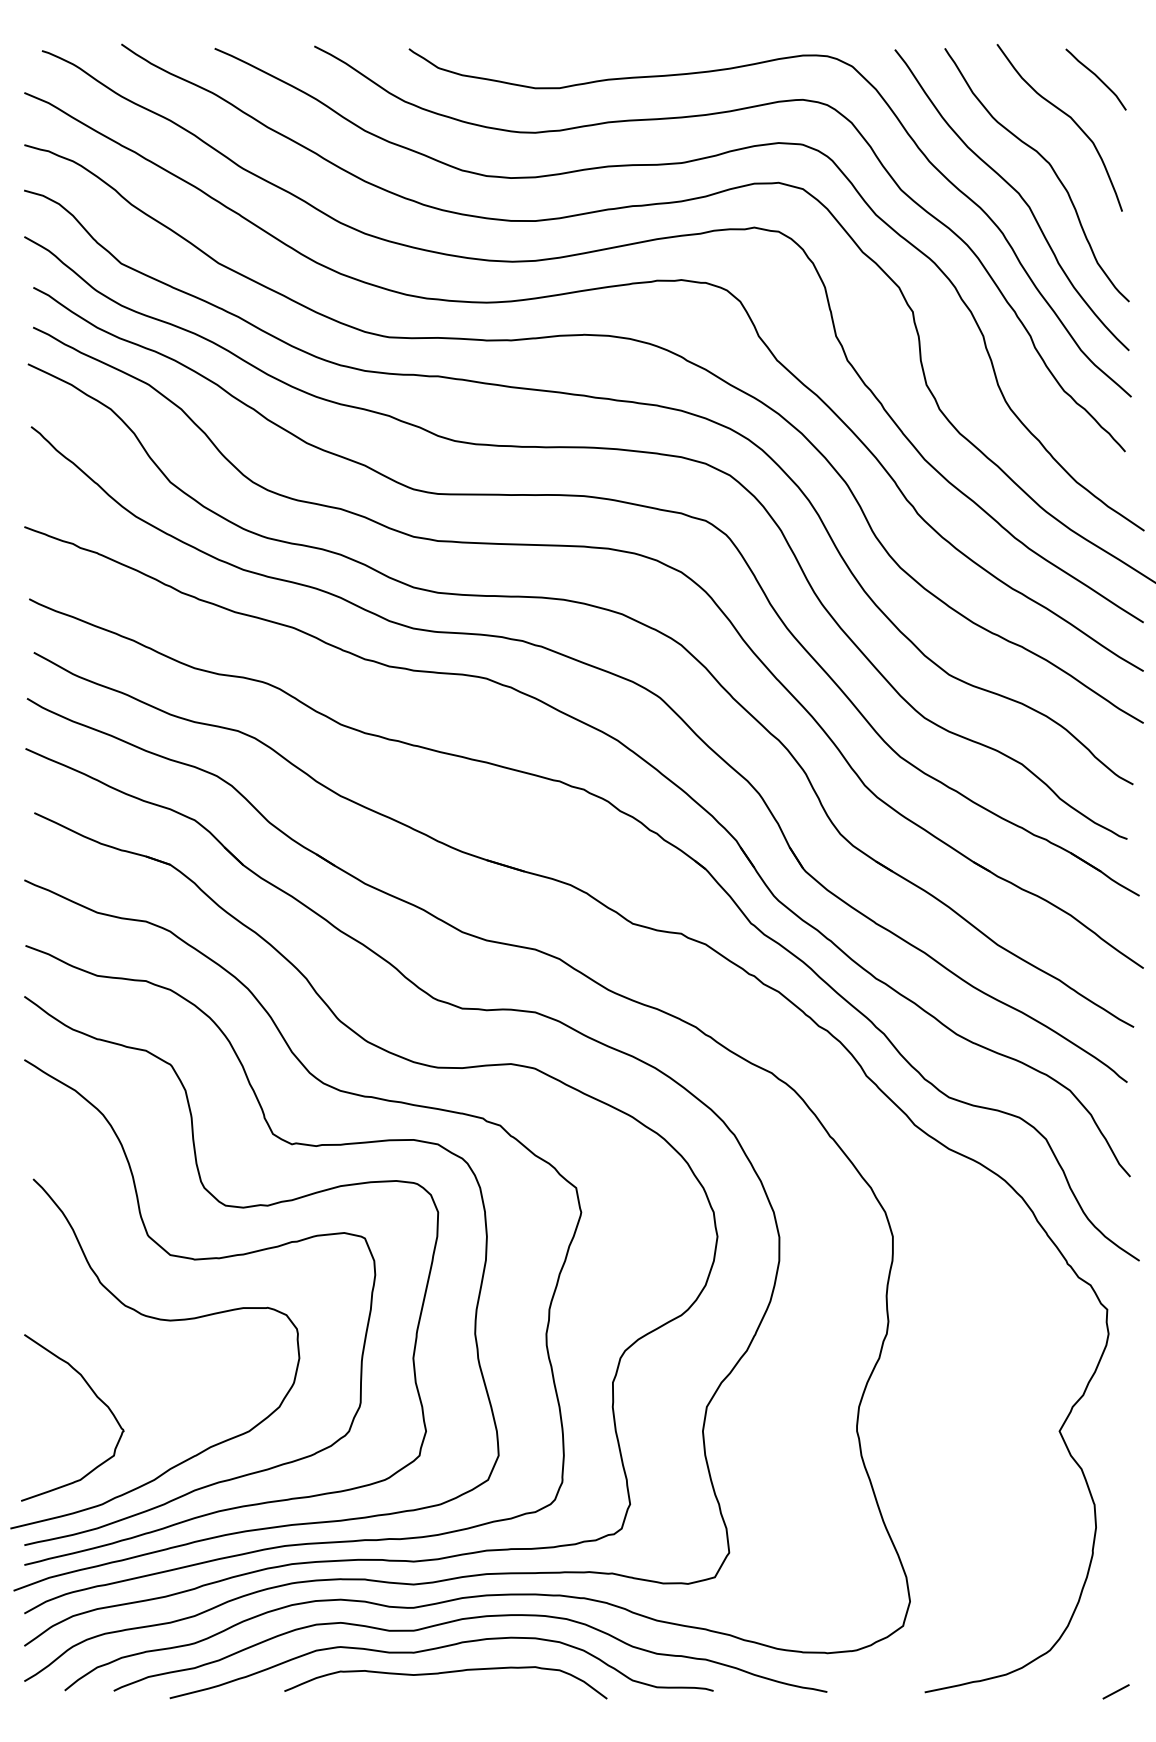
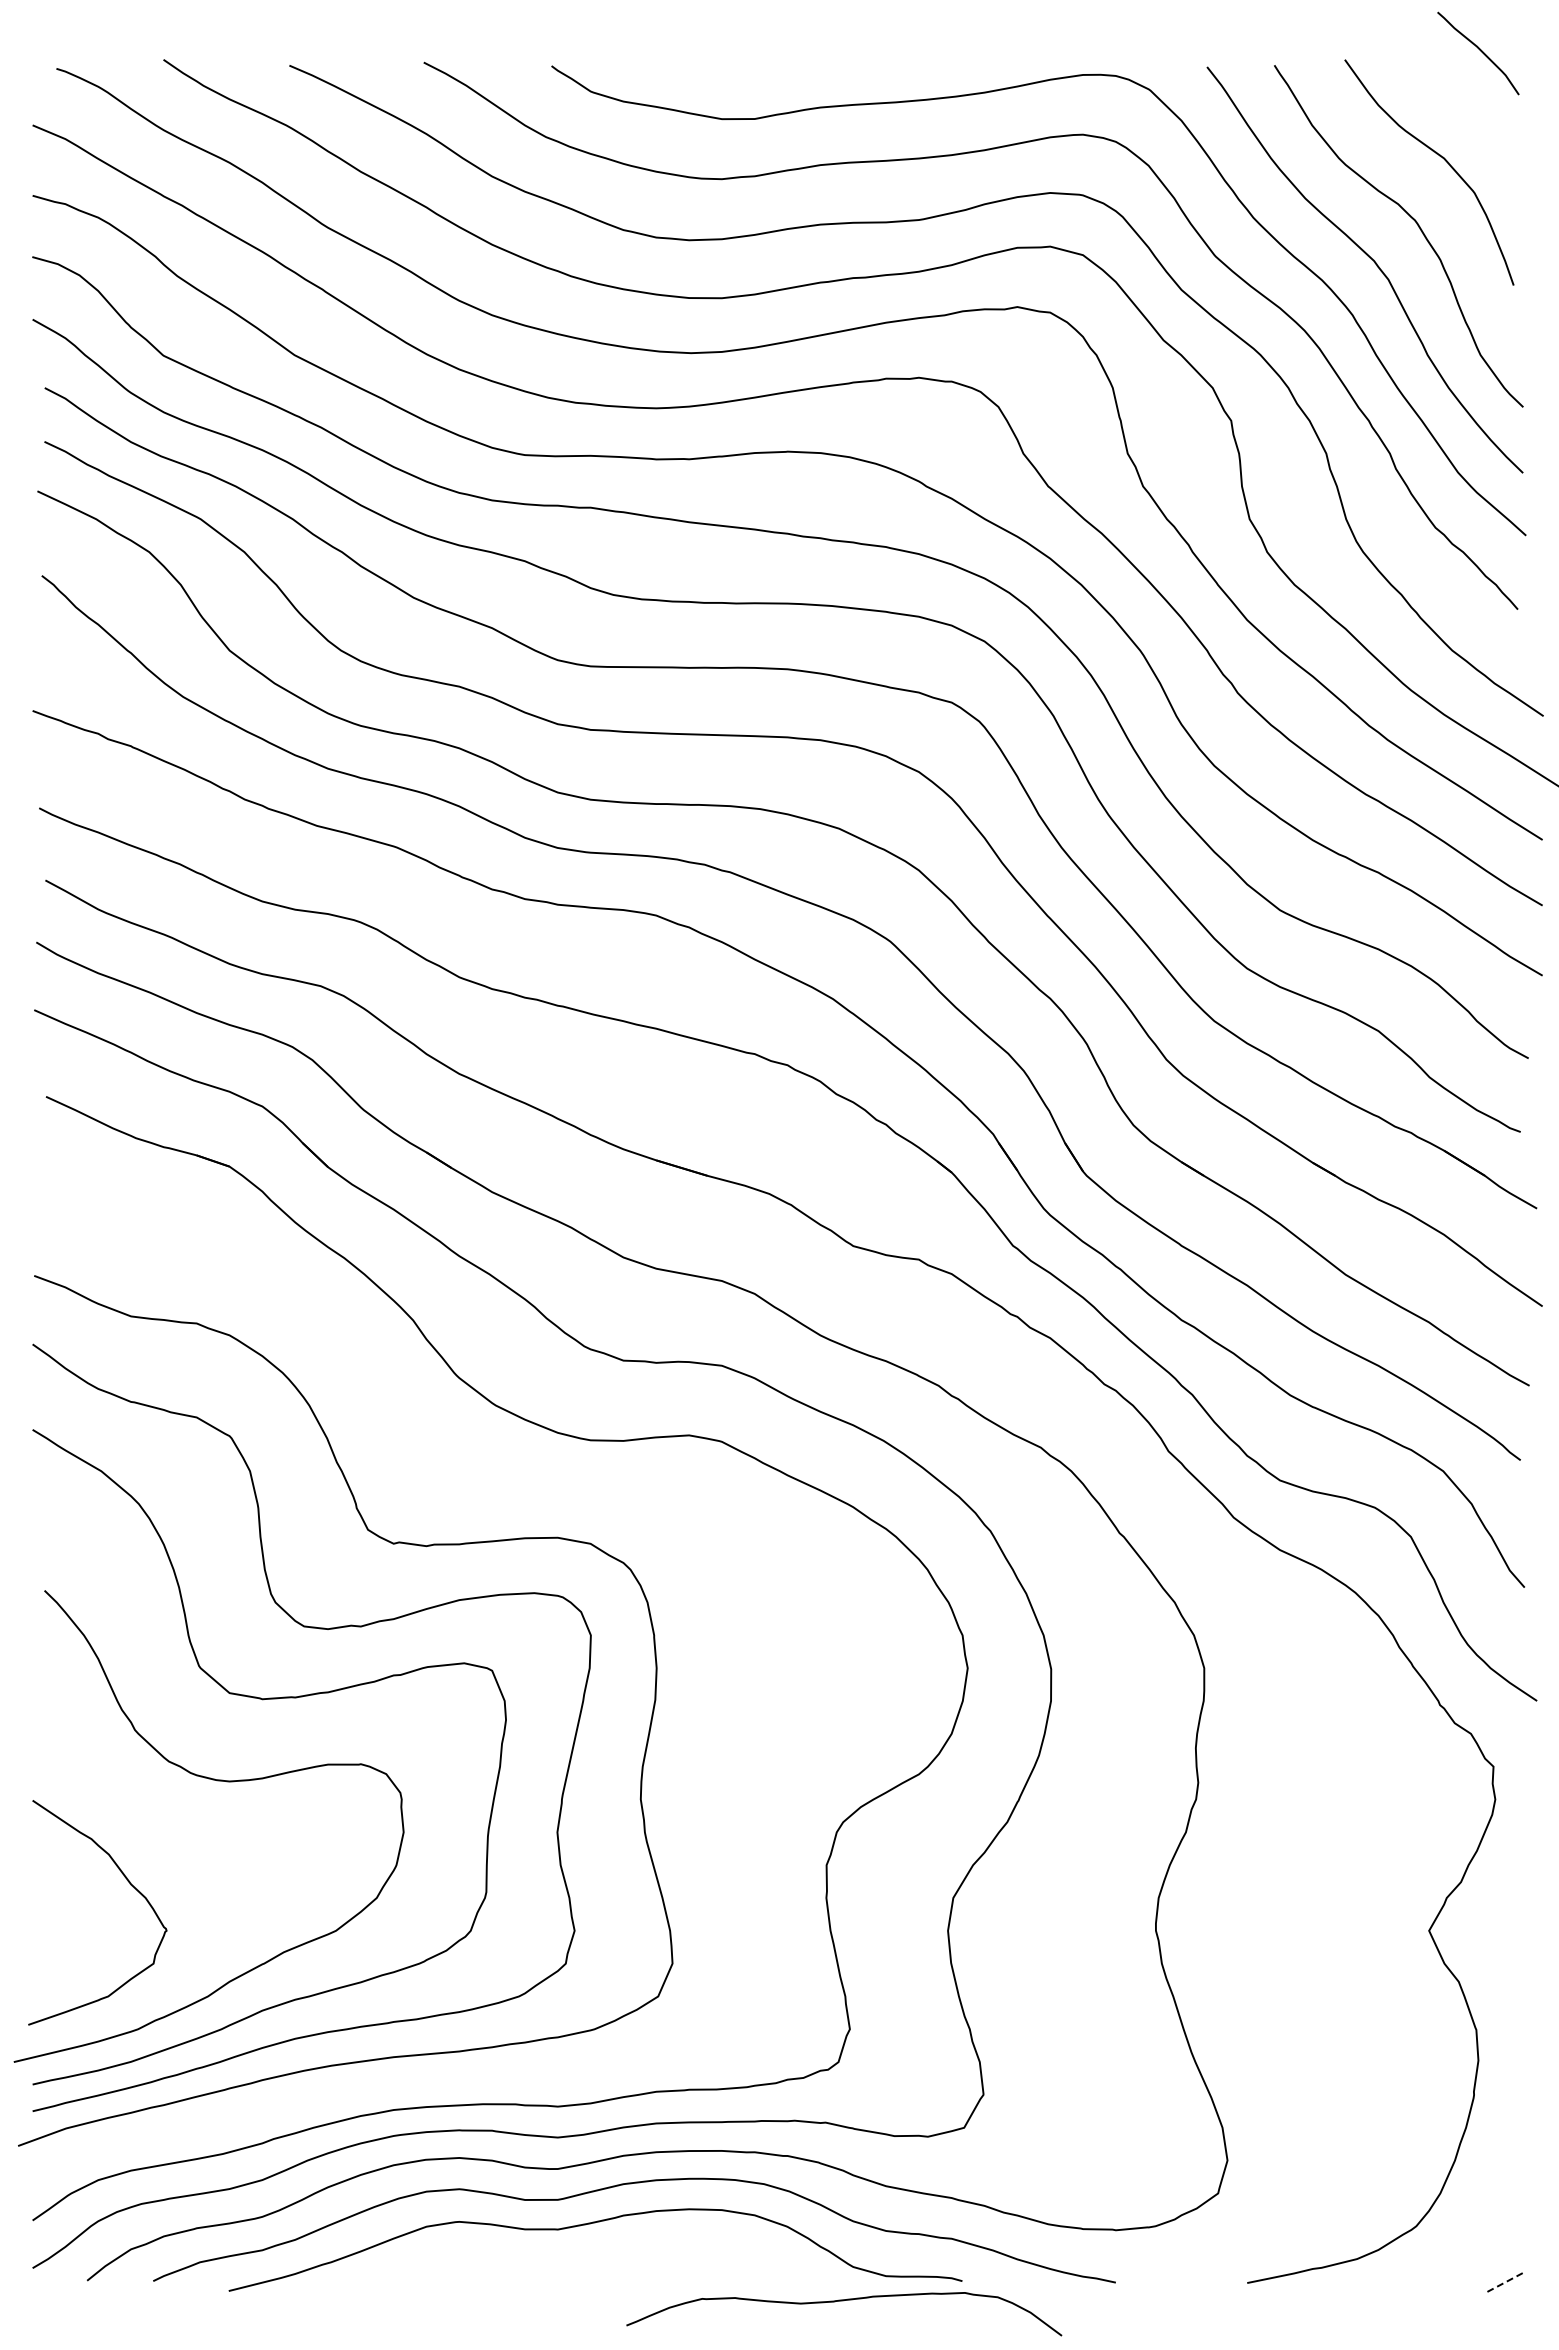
curve: (1097, 78) -> (1480, 51), moved
curve: (342, 1092) -> (461, 1473), removed
curve: (445, 1673) -> (843, 2301), moved
line: (1116, 1691) -> (1505, 2282), solid -> dashed

